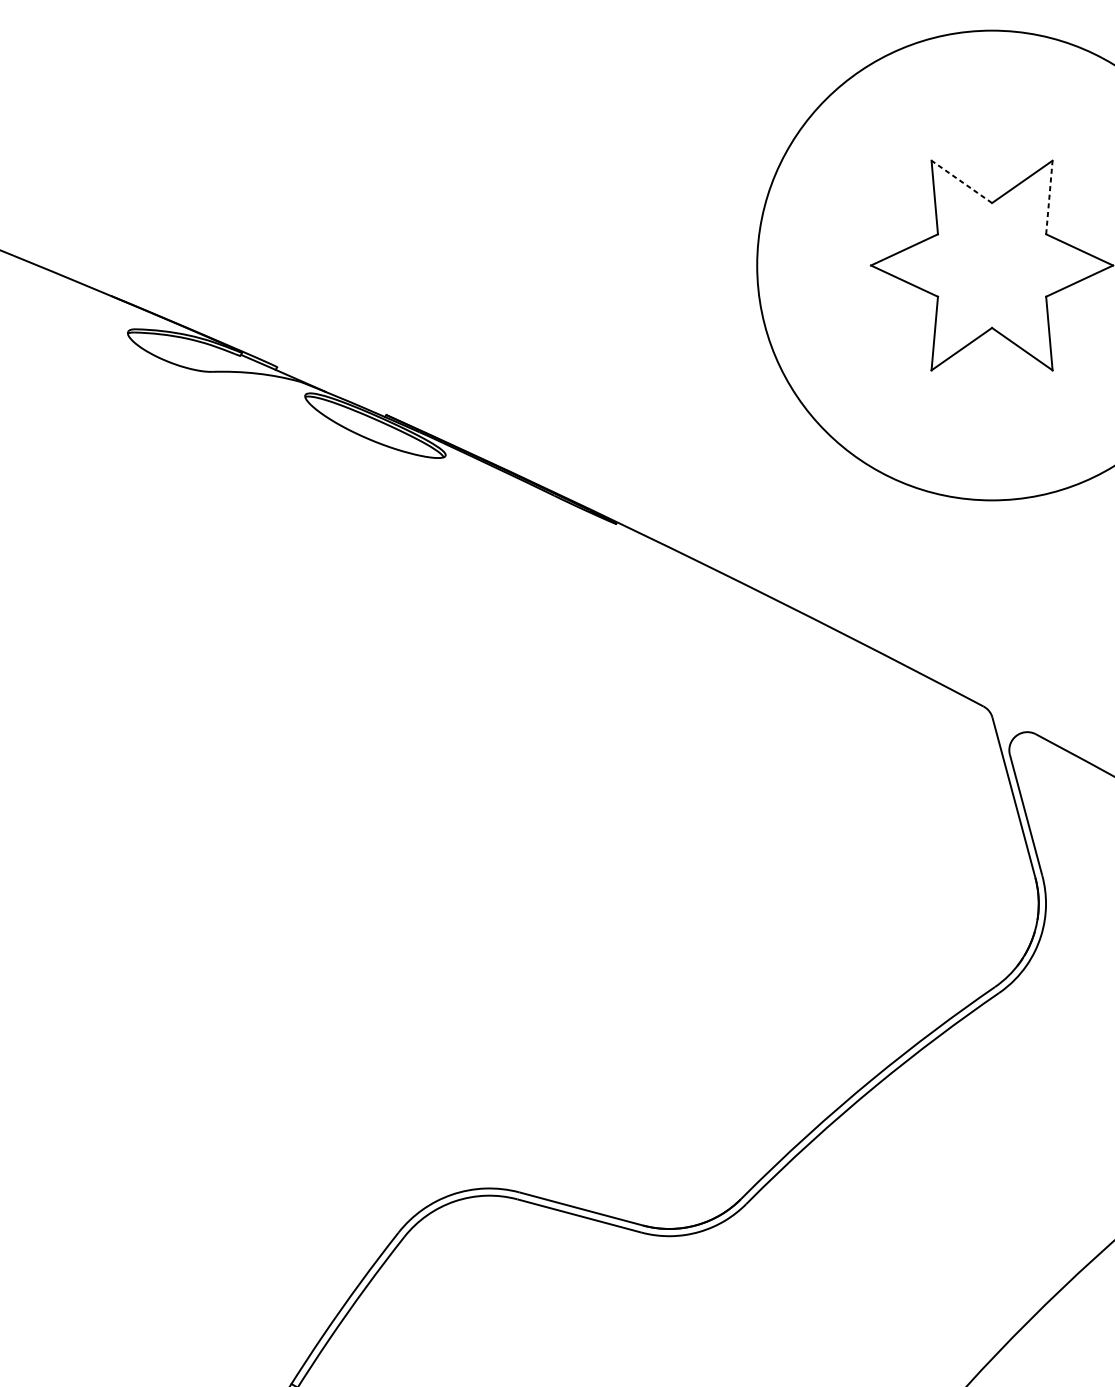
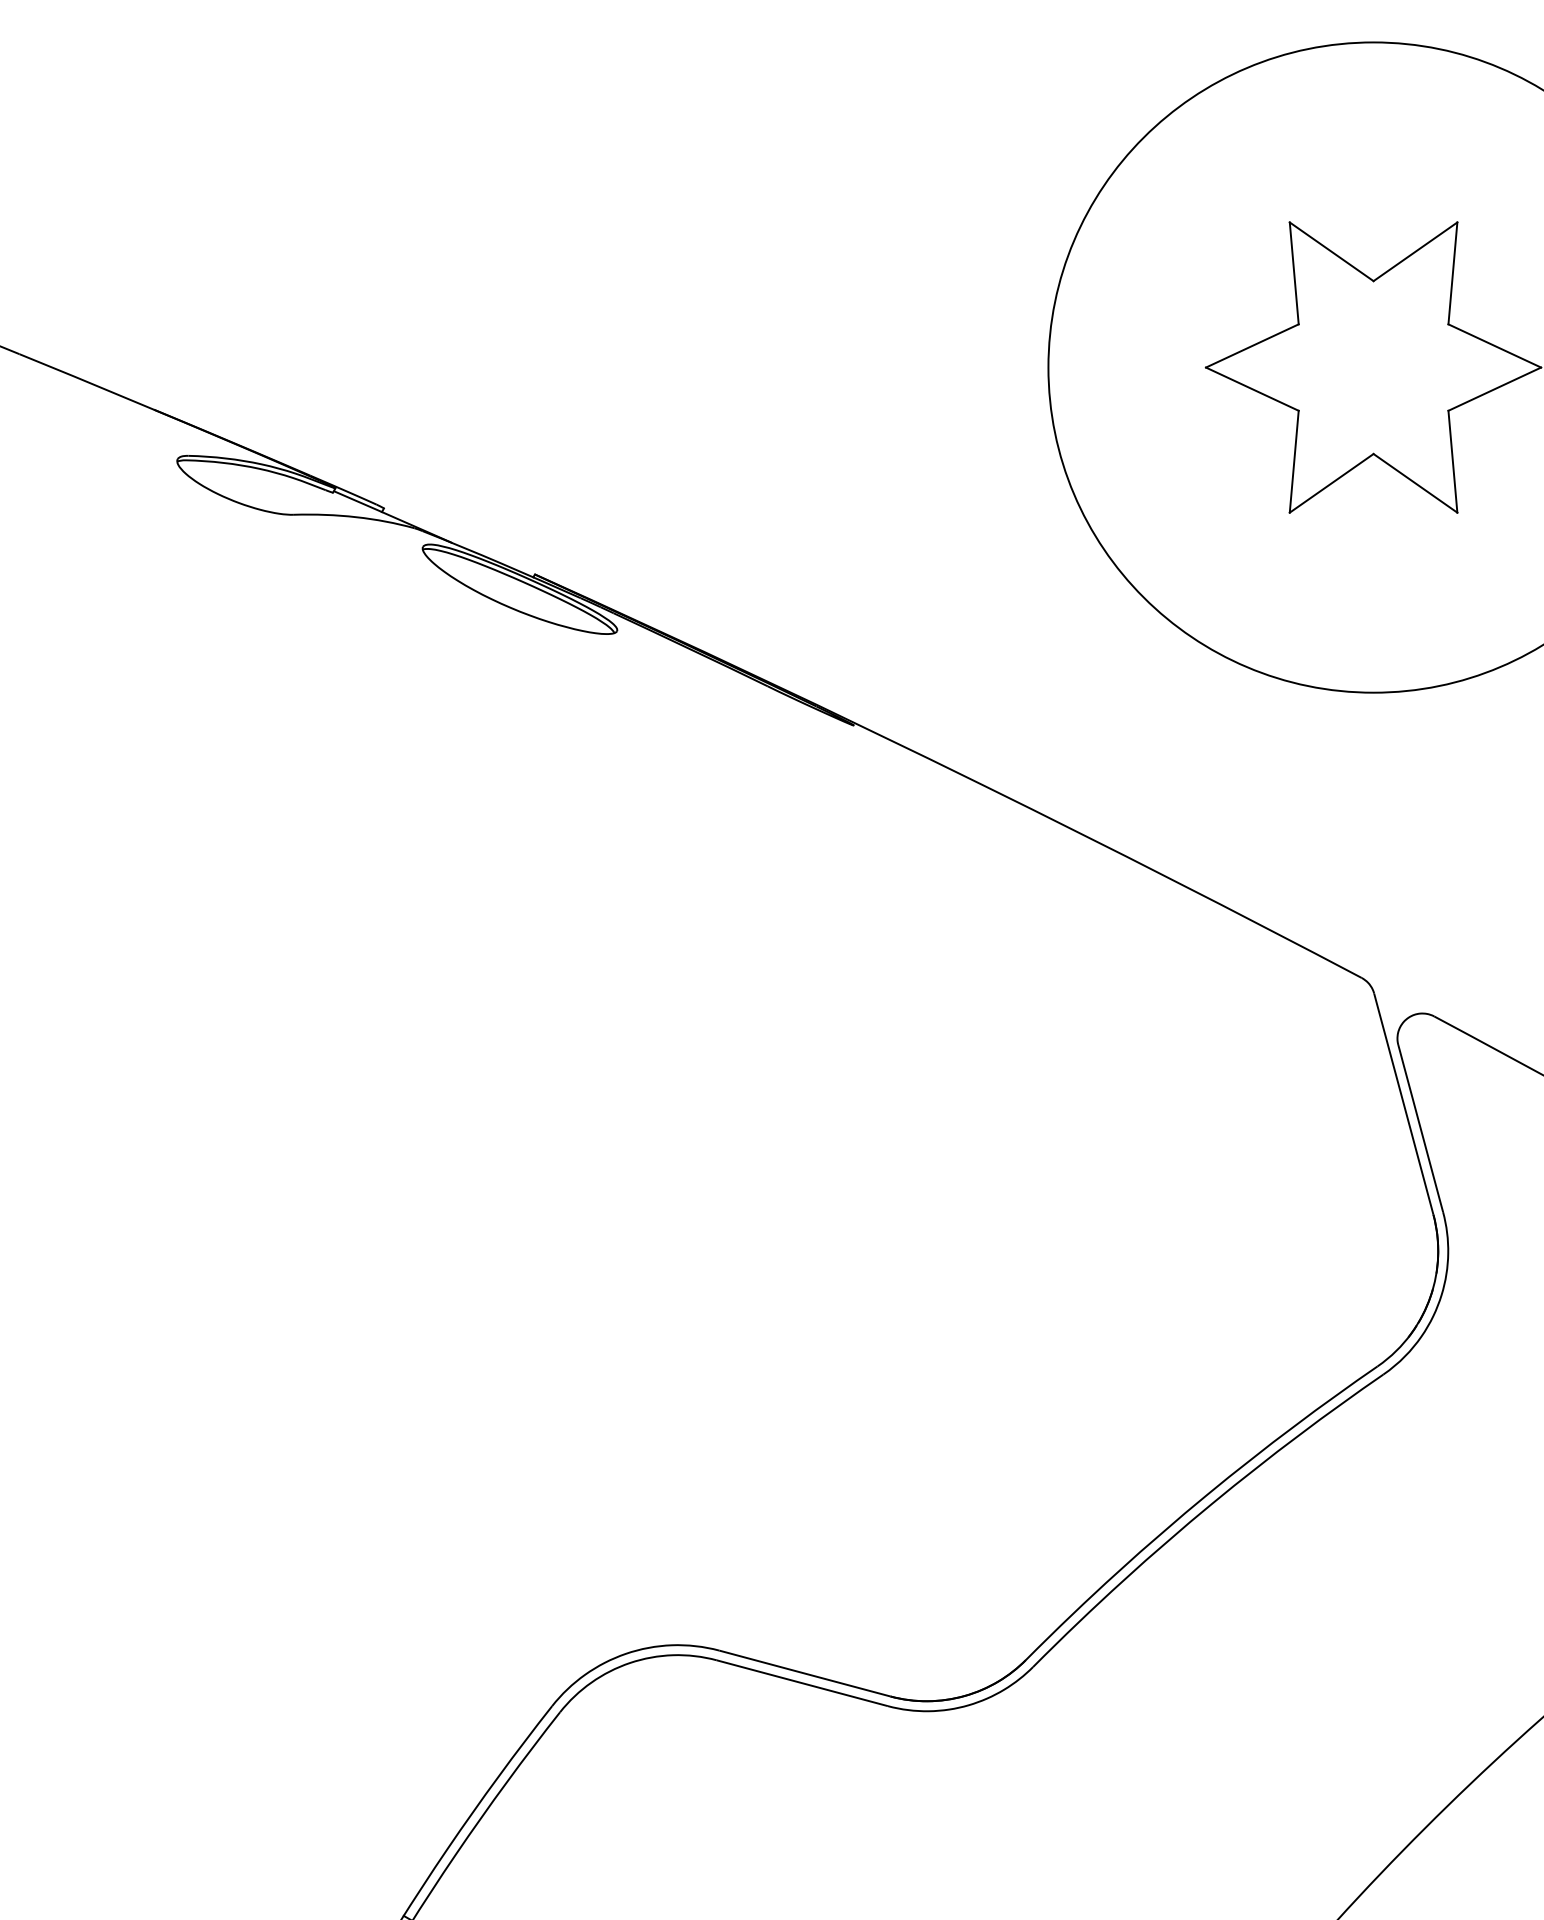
line: (961, 181) -> (1331, 251), dashed -> solid
line: (1049, 196) -> (1452, 272), dashed -> solid

